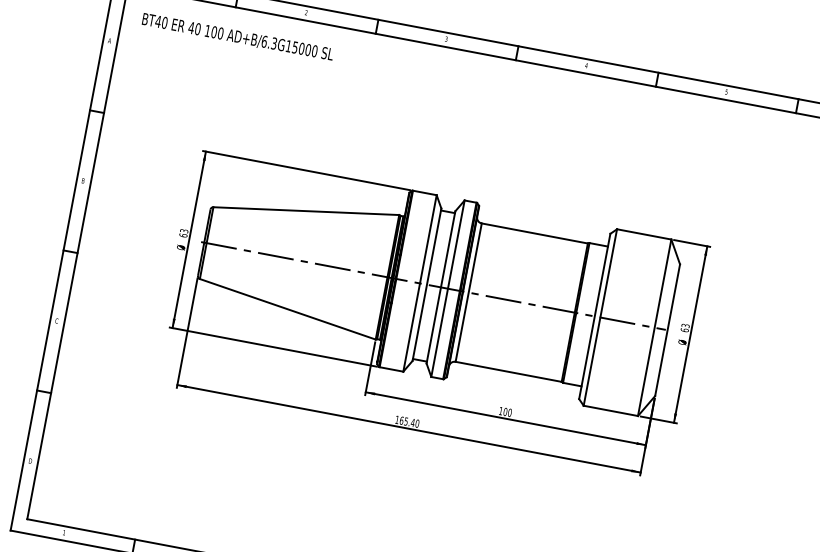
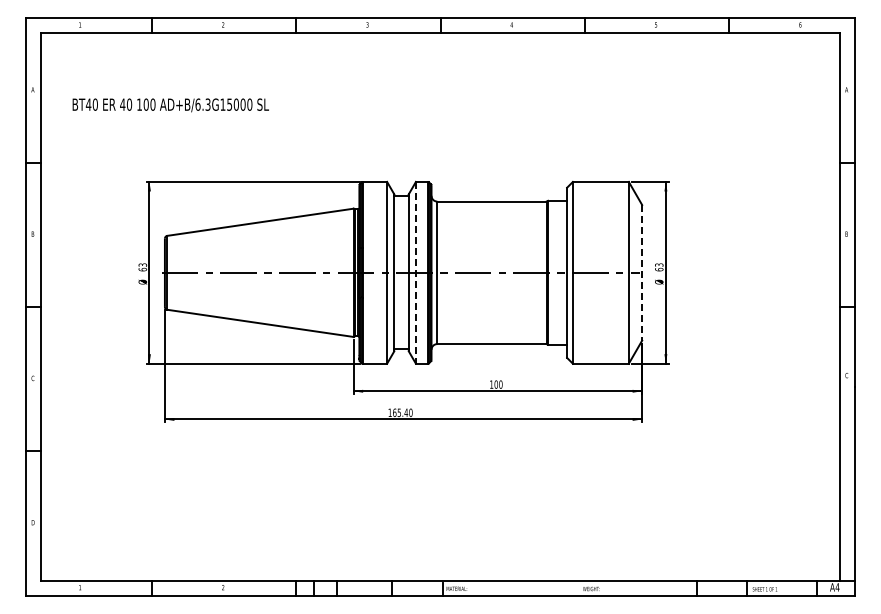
text: (237, 37) -> (170, 105), moved
line: (447, 288) -> (415, 272), solid -> dashed
line: (667, 329) -> (642, 272), solid -> dashed

